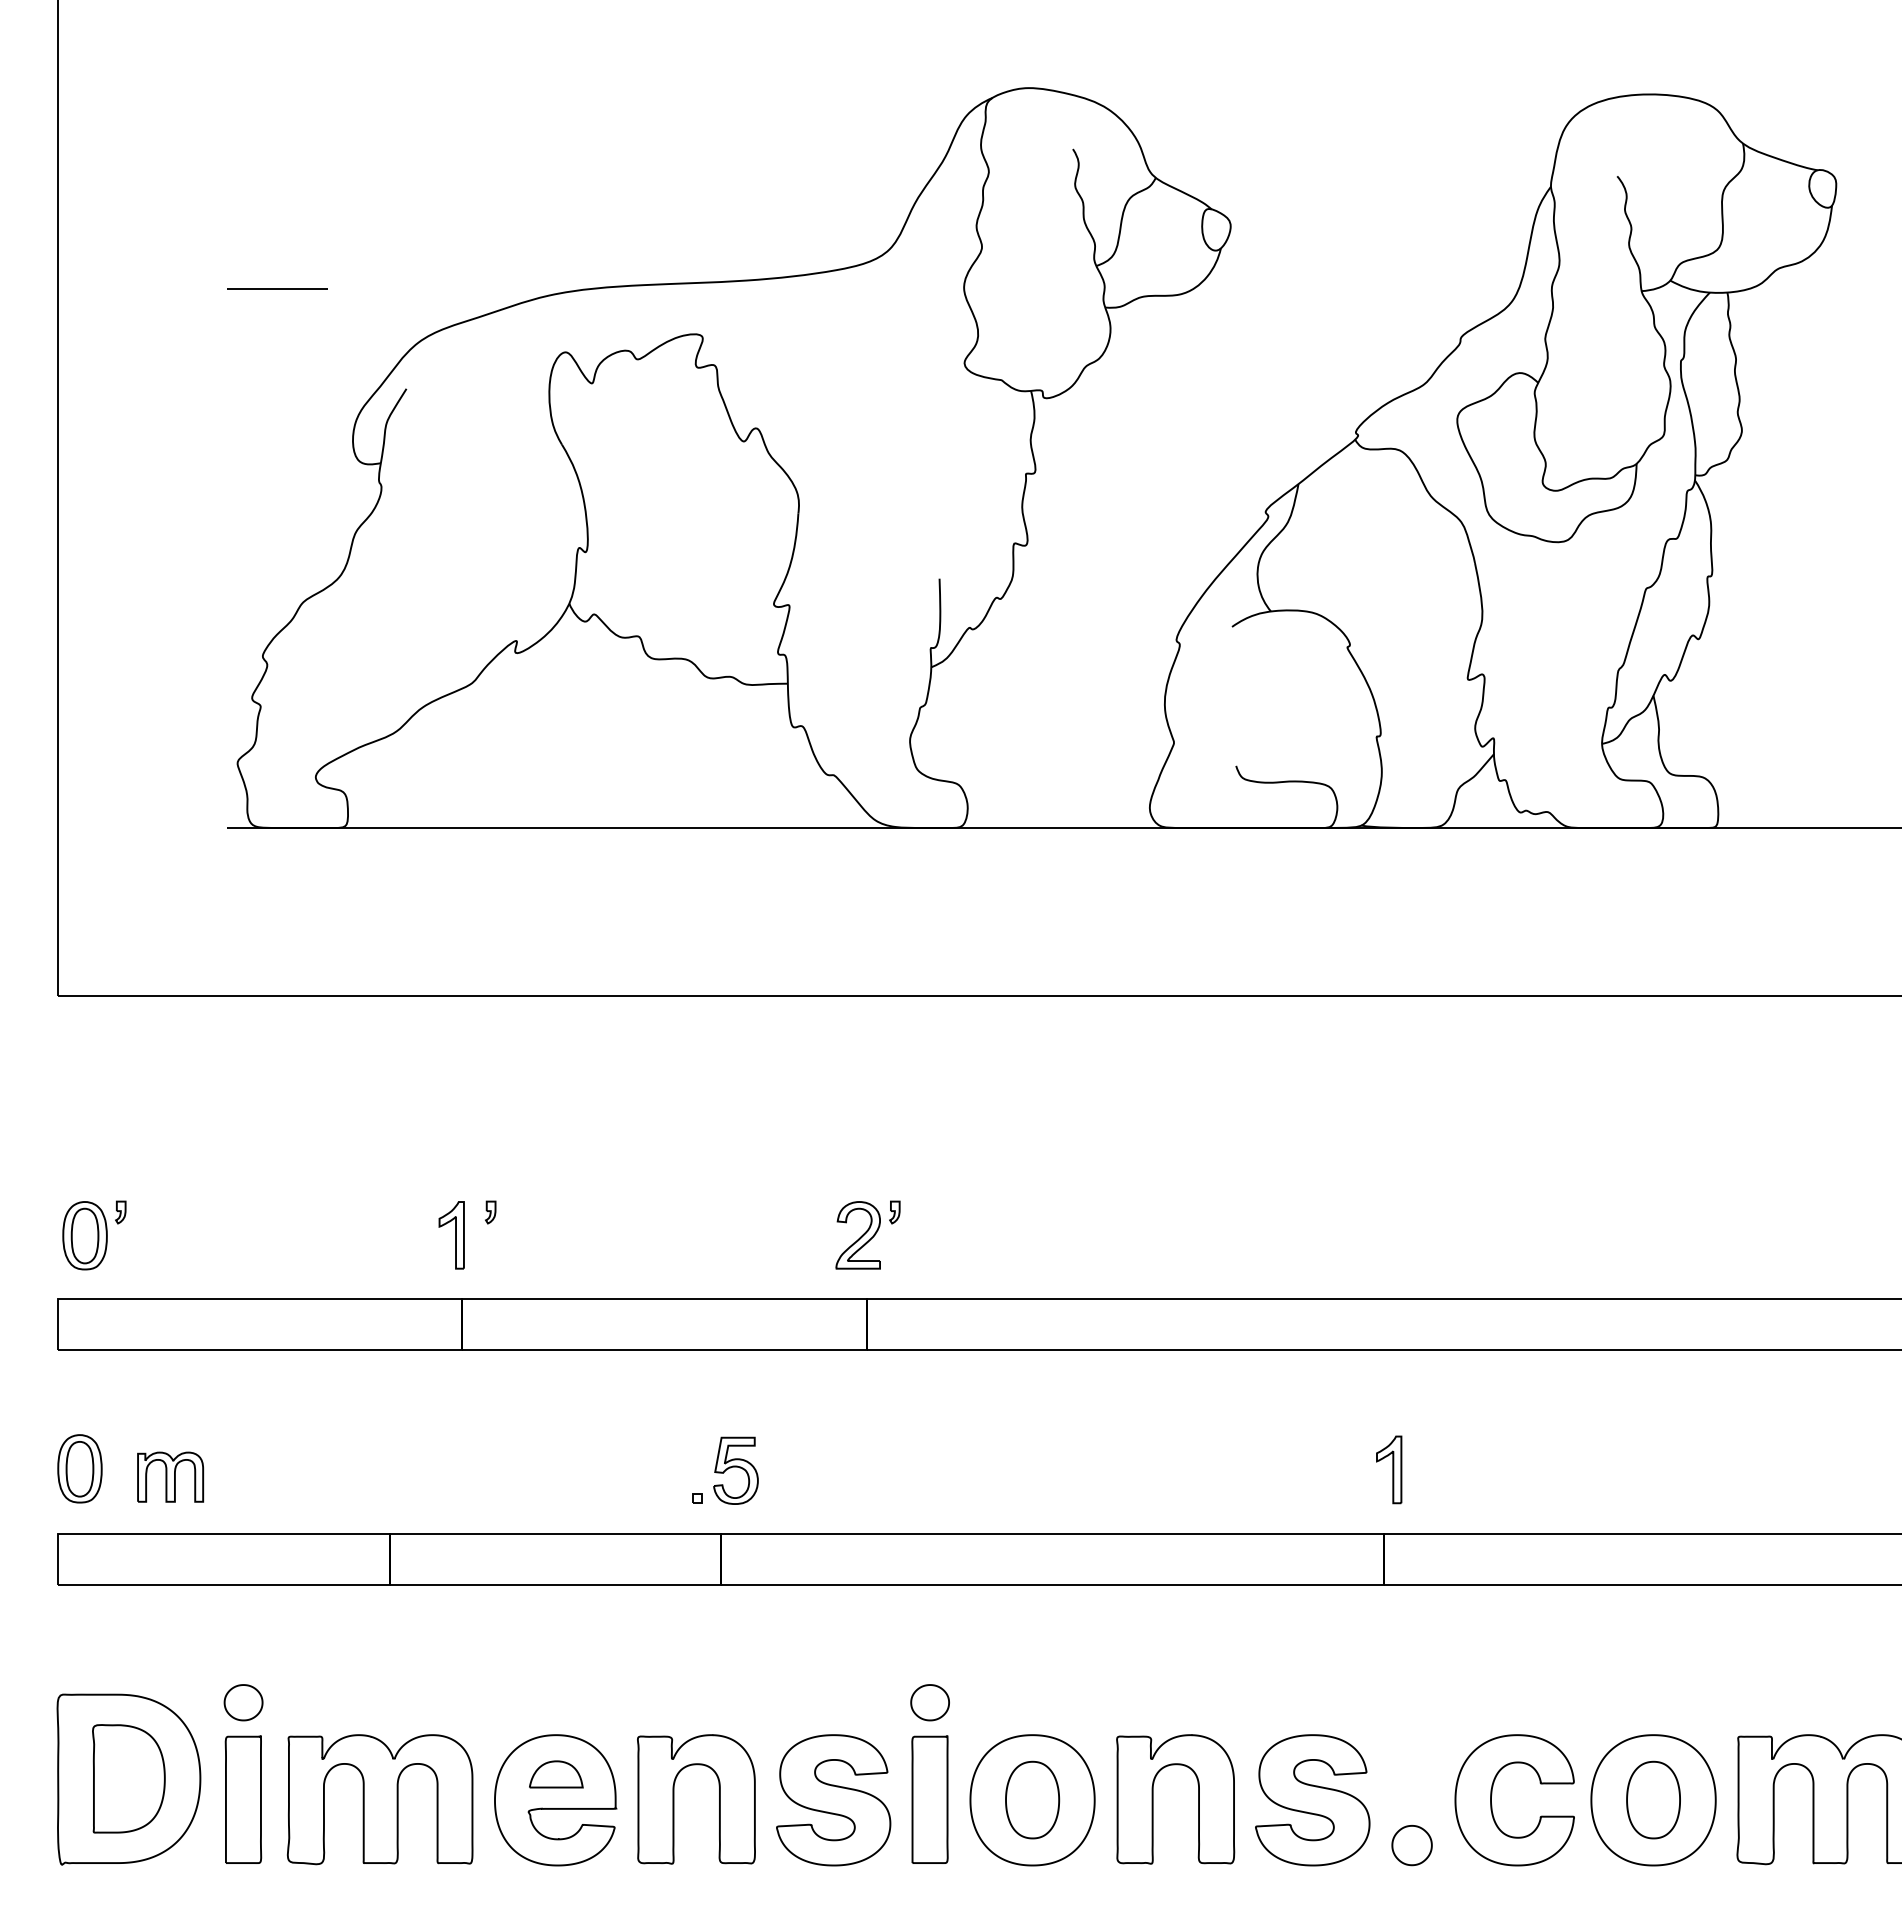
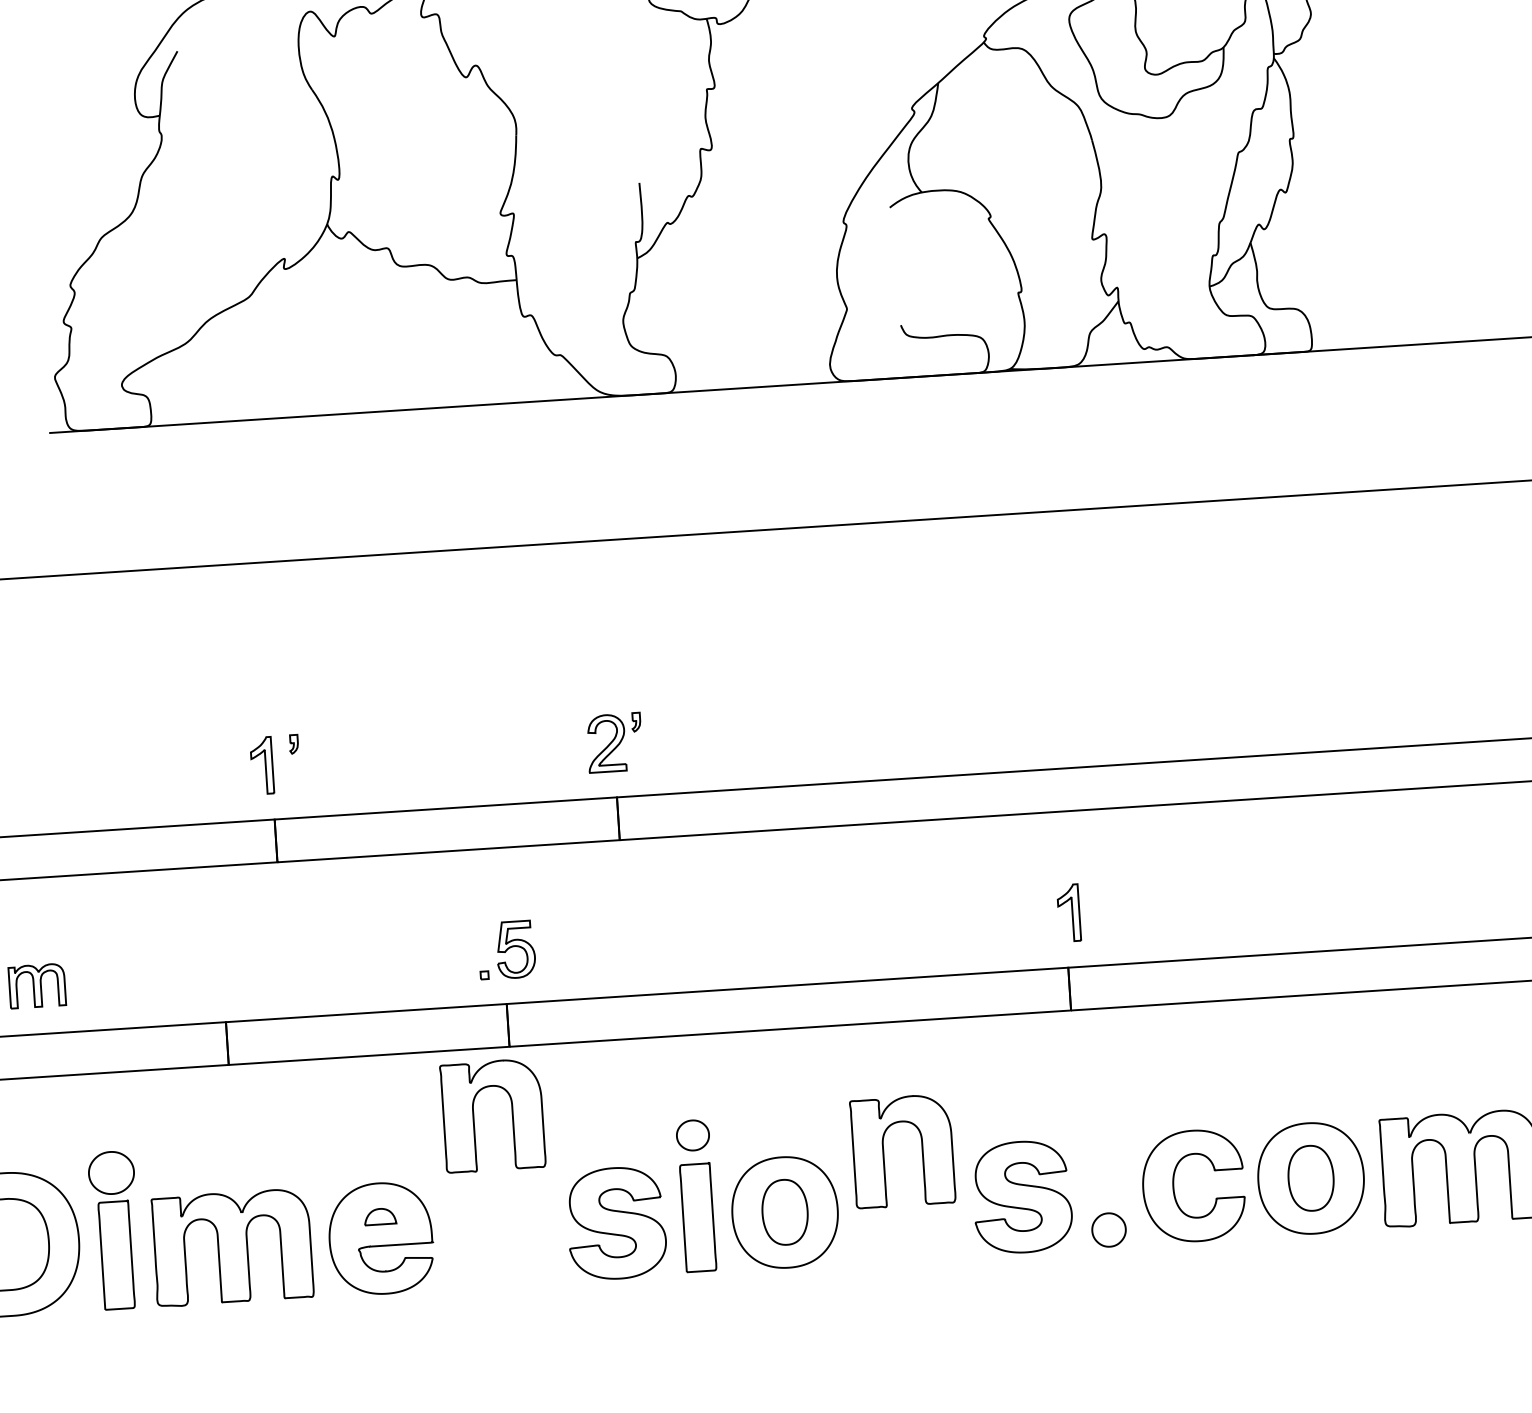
part: (243, 1702) -> (111, 1172), size x1.4
part: (556, 1774) -> (380, 1216), size x0.7
part: (674, 1799) -> (474, 1117), moved
part: (1153, 1799) -> (884, 1152), moved

